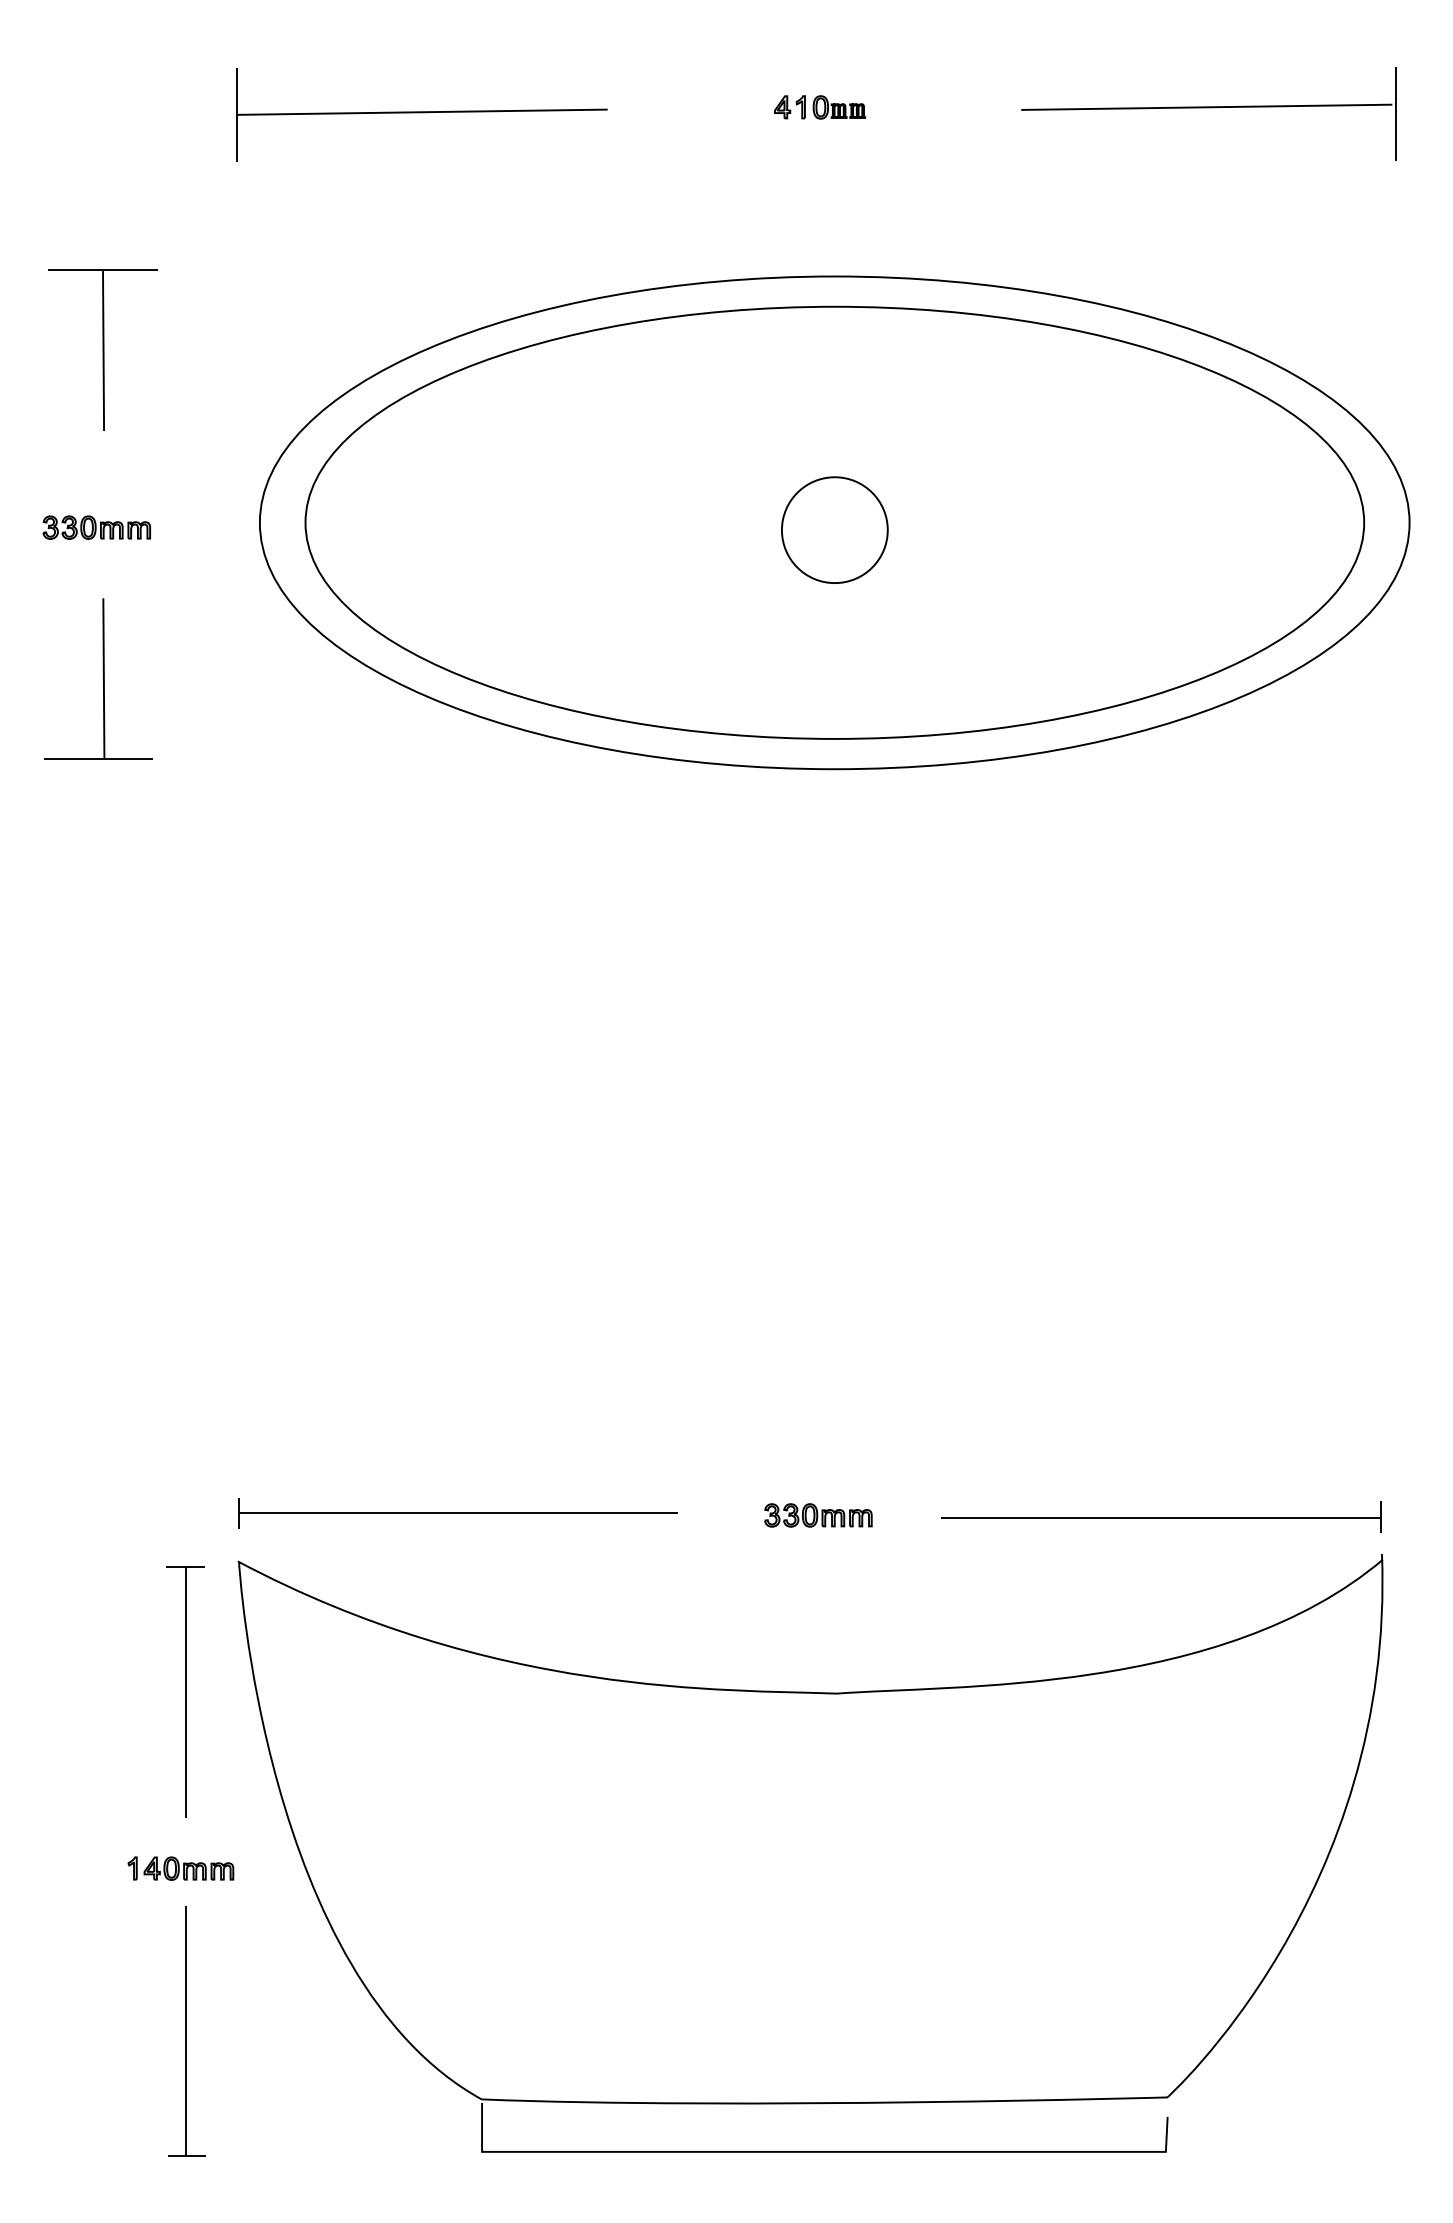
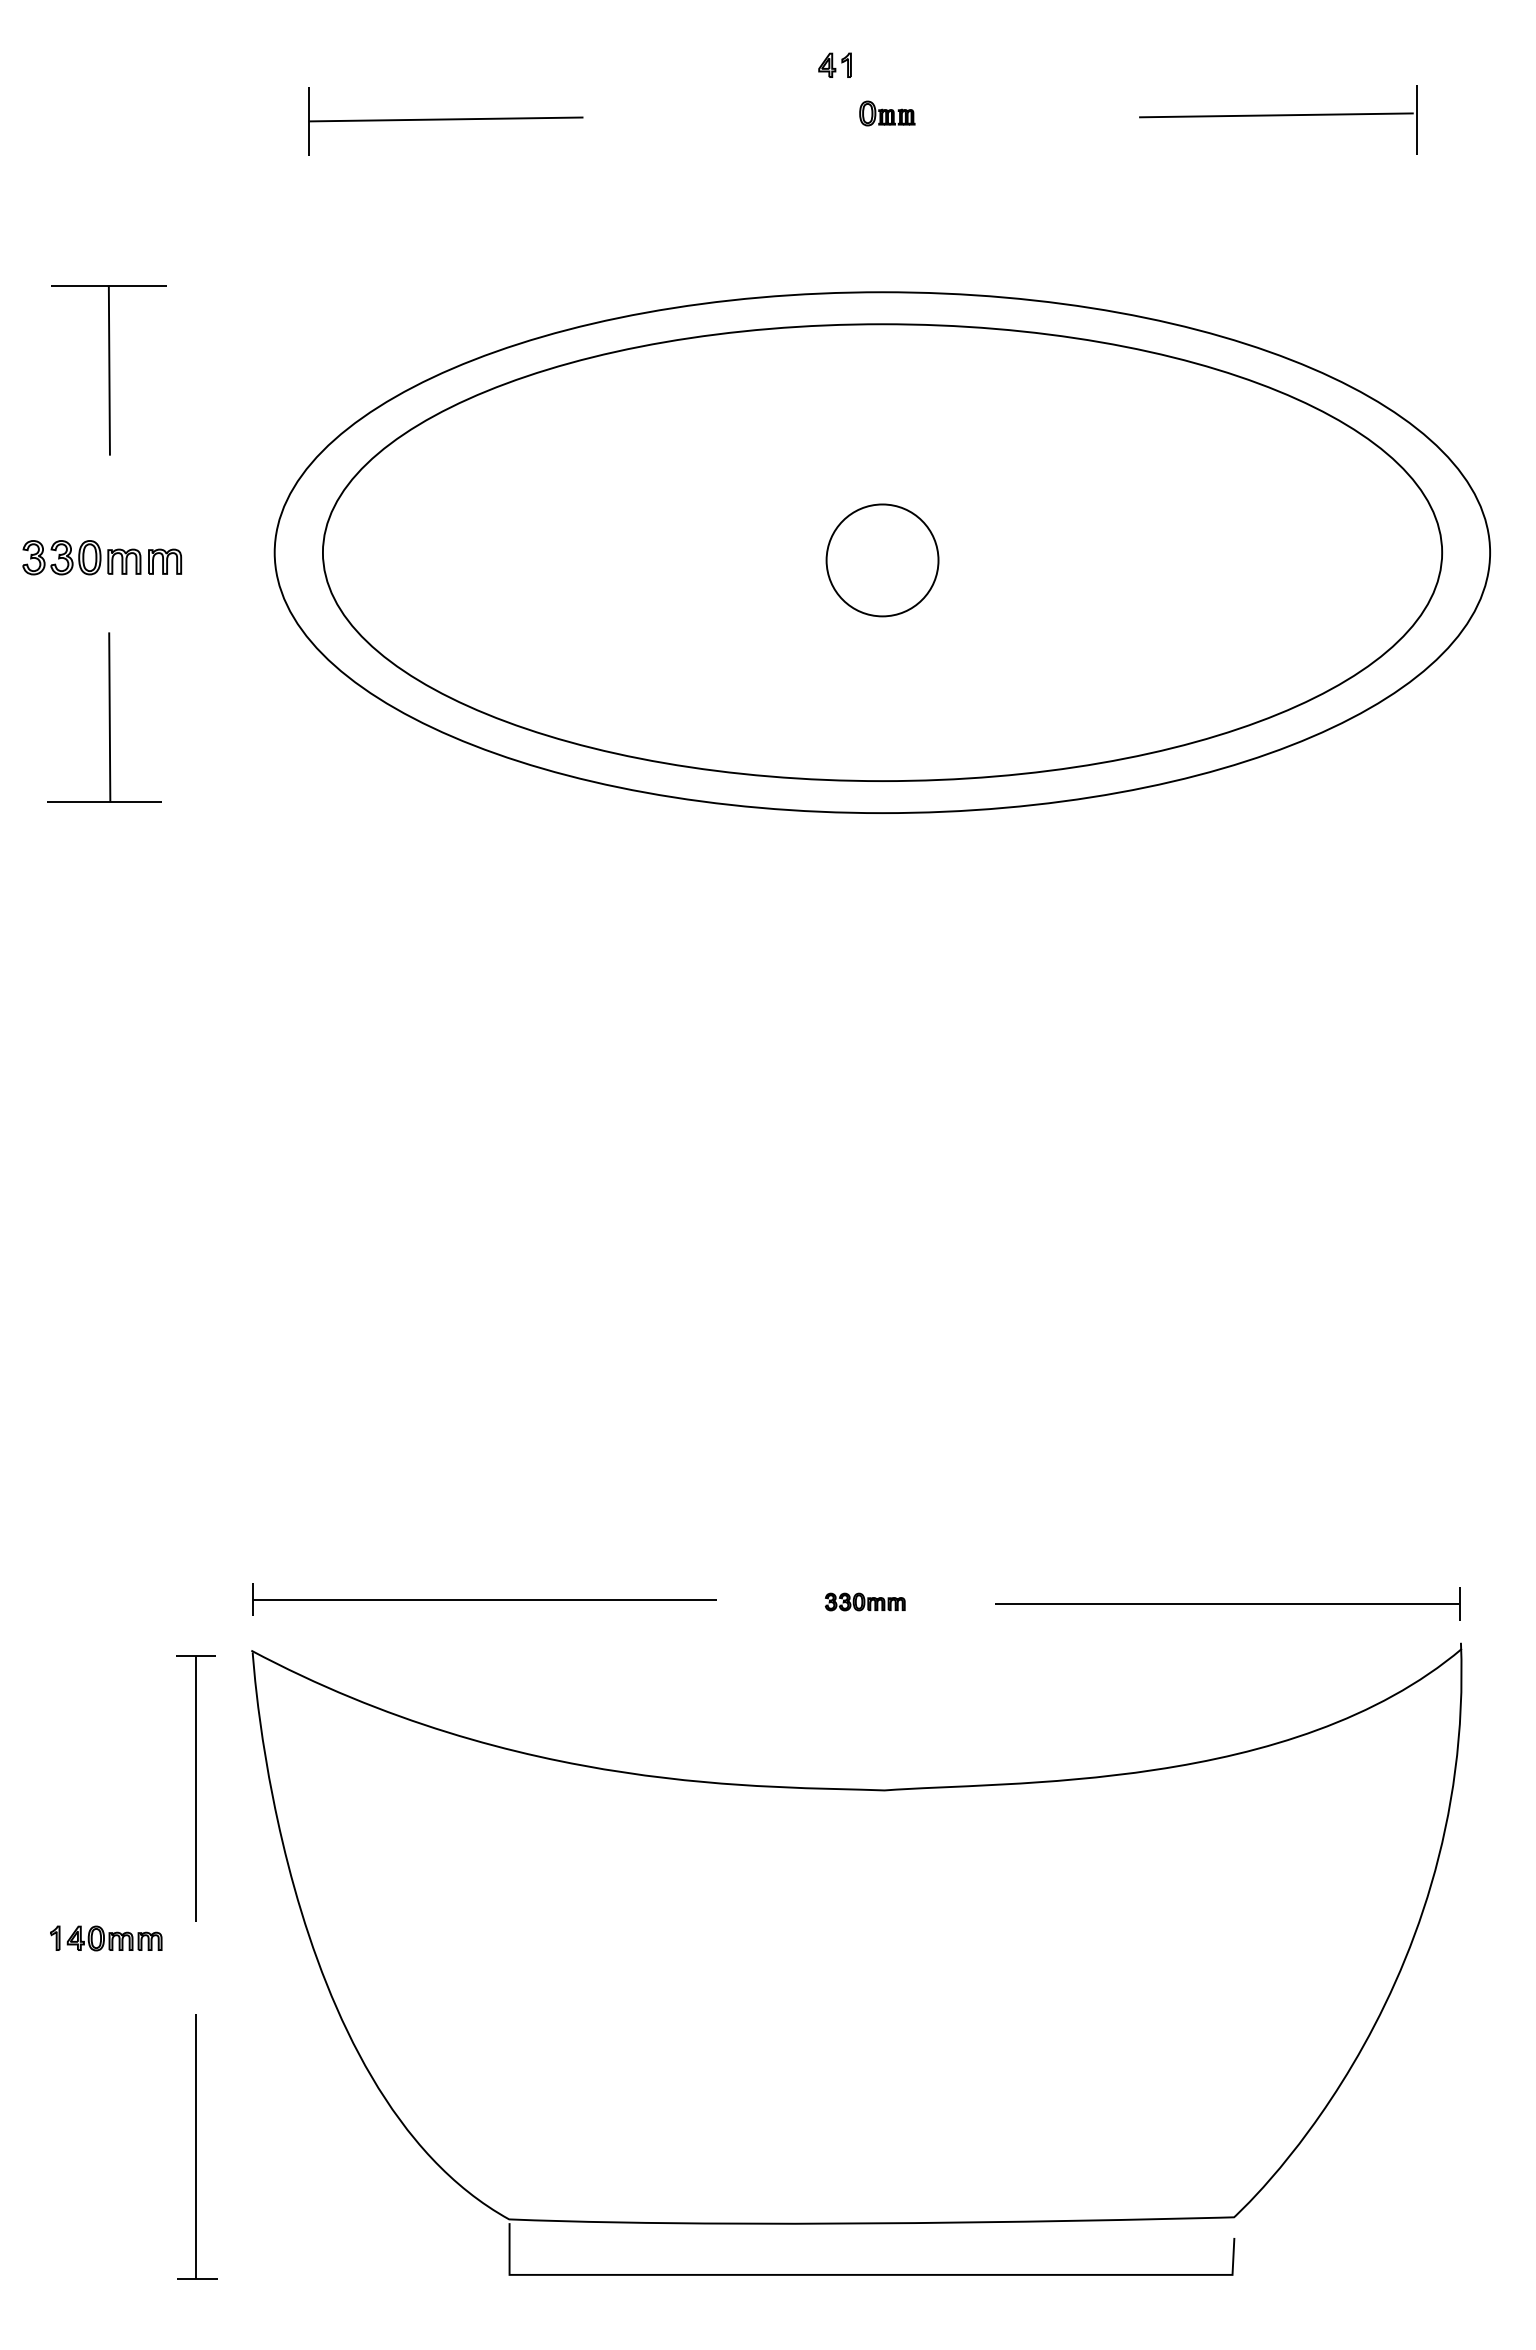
part: (789, 106) -> (834, 64), moved
part: (1208, 113) -> (1277, 119), size x0.7
part: (421, 114) -> (445, 121), size x0.7
part: (97, 527) -> (102, 557), size x1.4
part: (818, 1514) -> (865, 1601), size x0.7
part: (181, 1868) -> (106, 1938), moved

